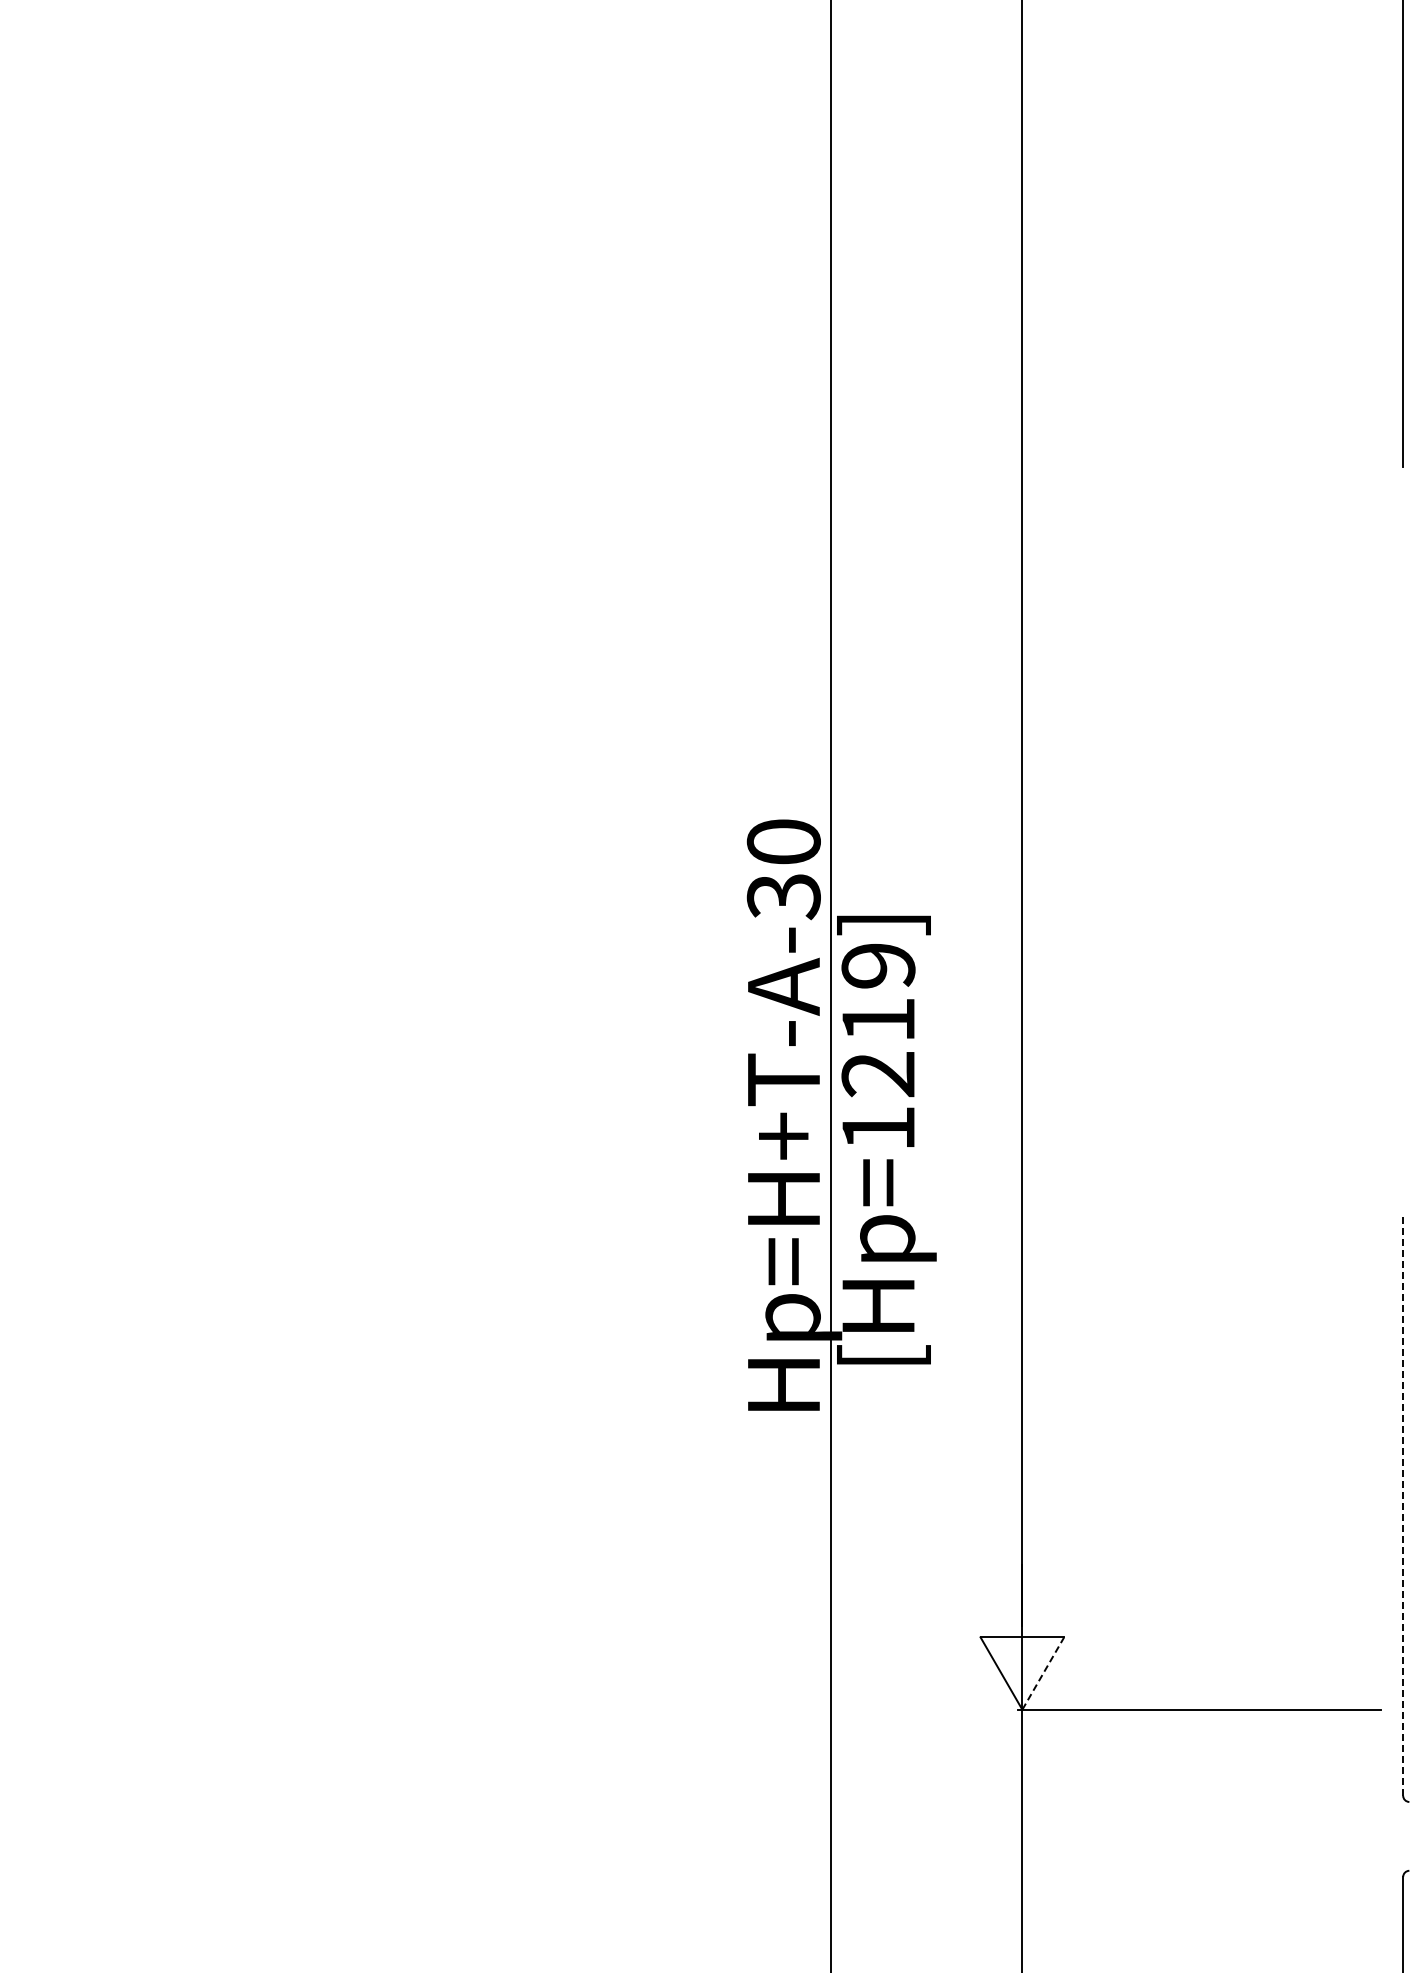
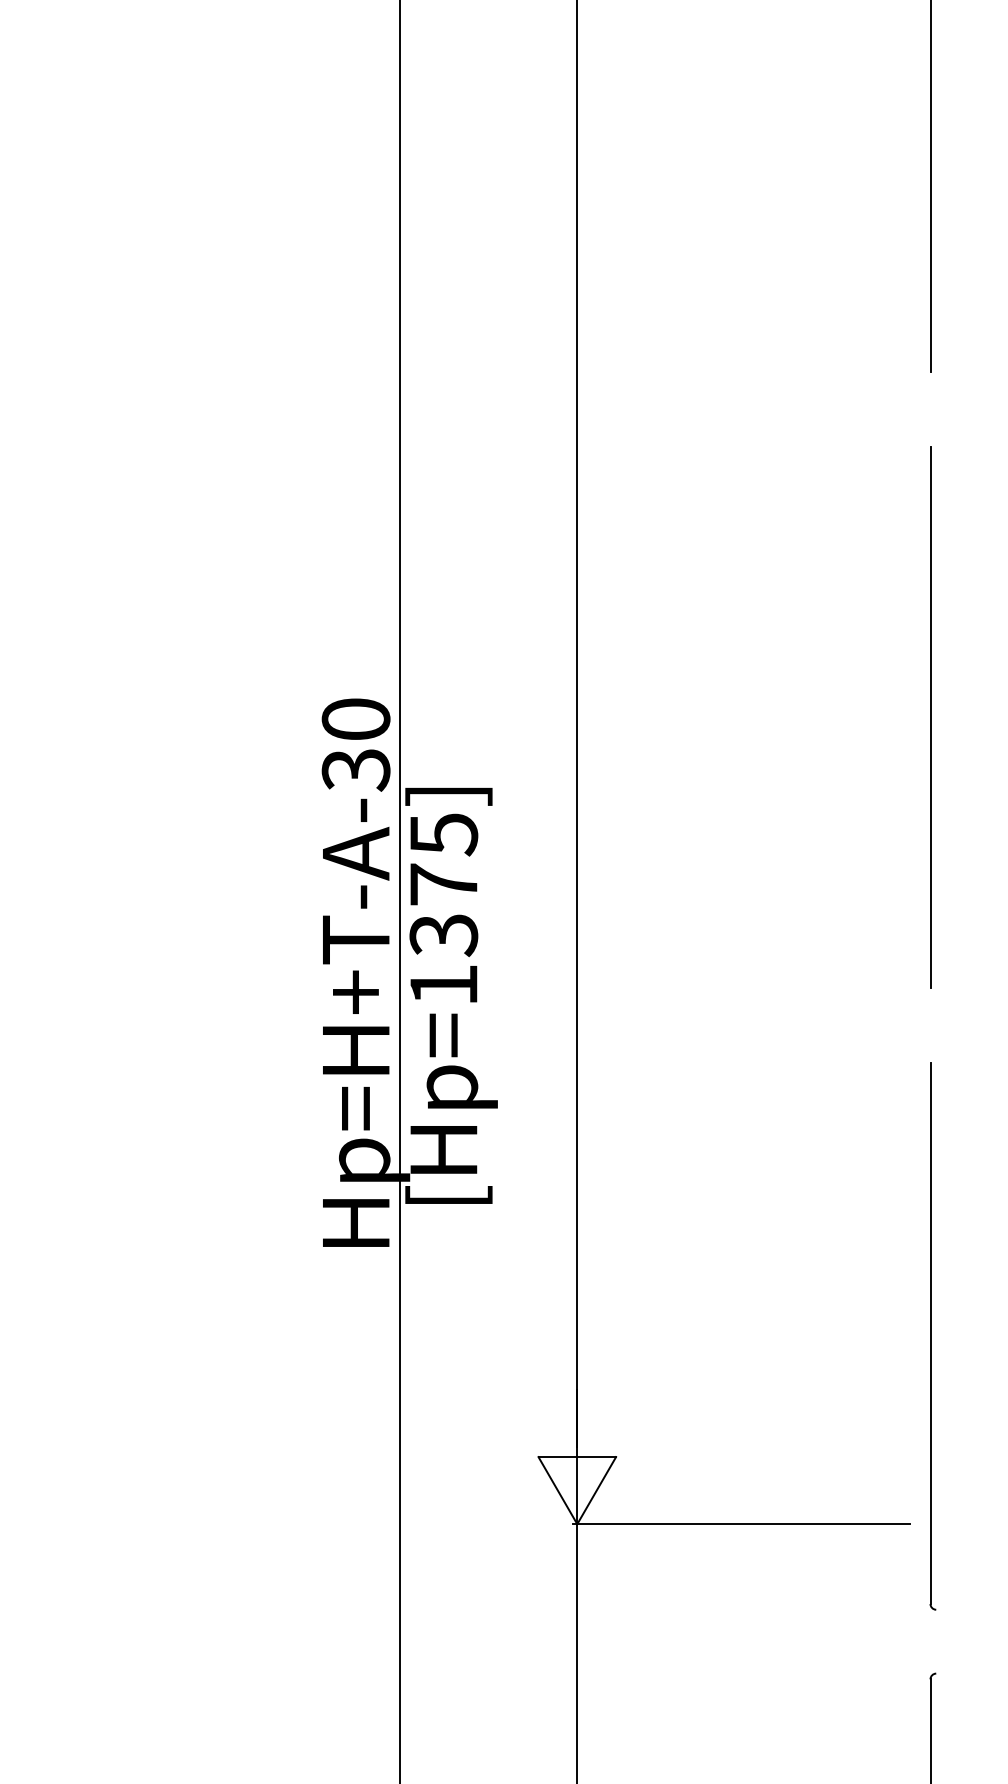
line: (1403, 839) -> (930, 717), added
text: (878, 1020) -> (443, 884), [Hp=1219] -> [Hp=1375]
line: (1403, 1503) -> (930, 1332), dashed -> solid
line: (1043, 1673) -> (596, 1490), dashed -> solid

